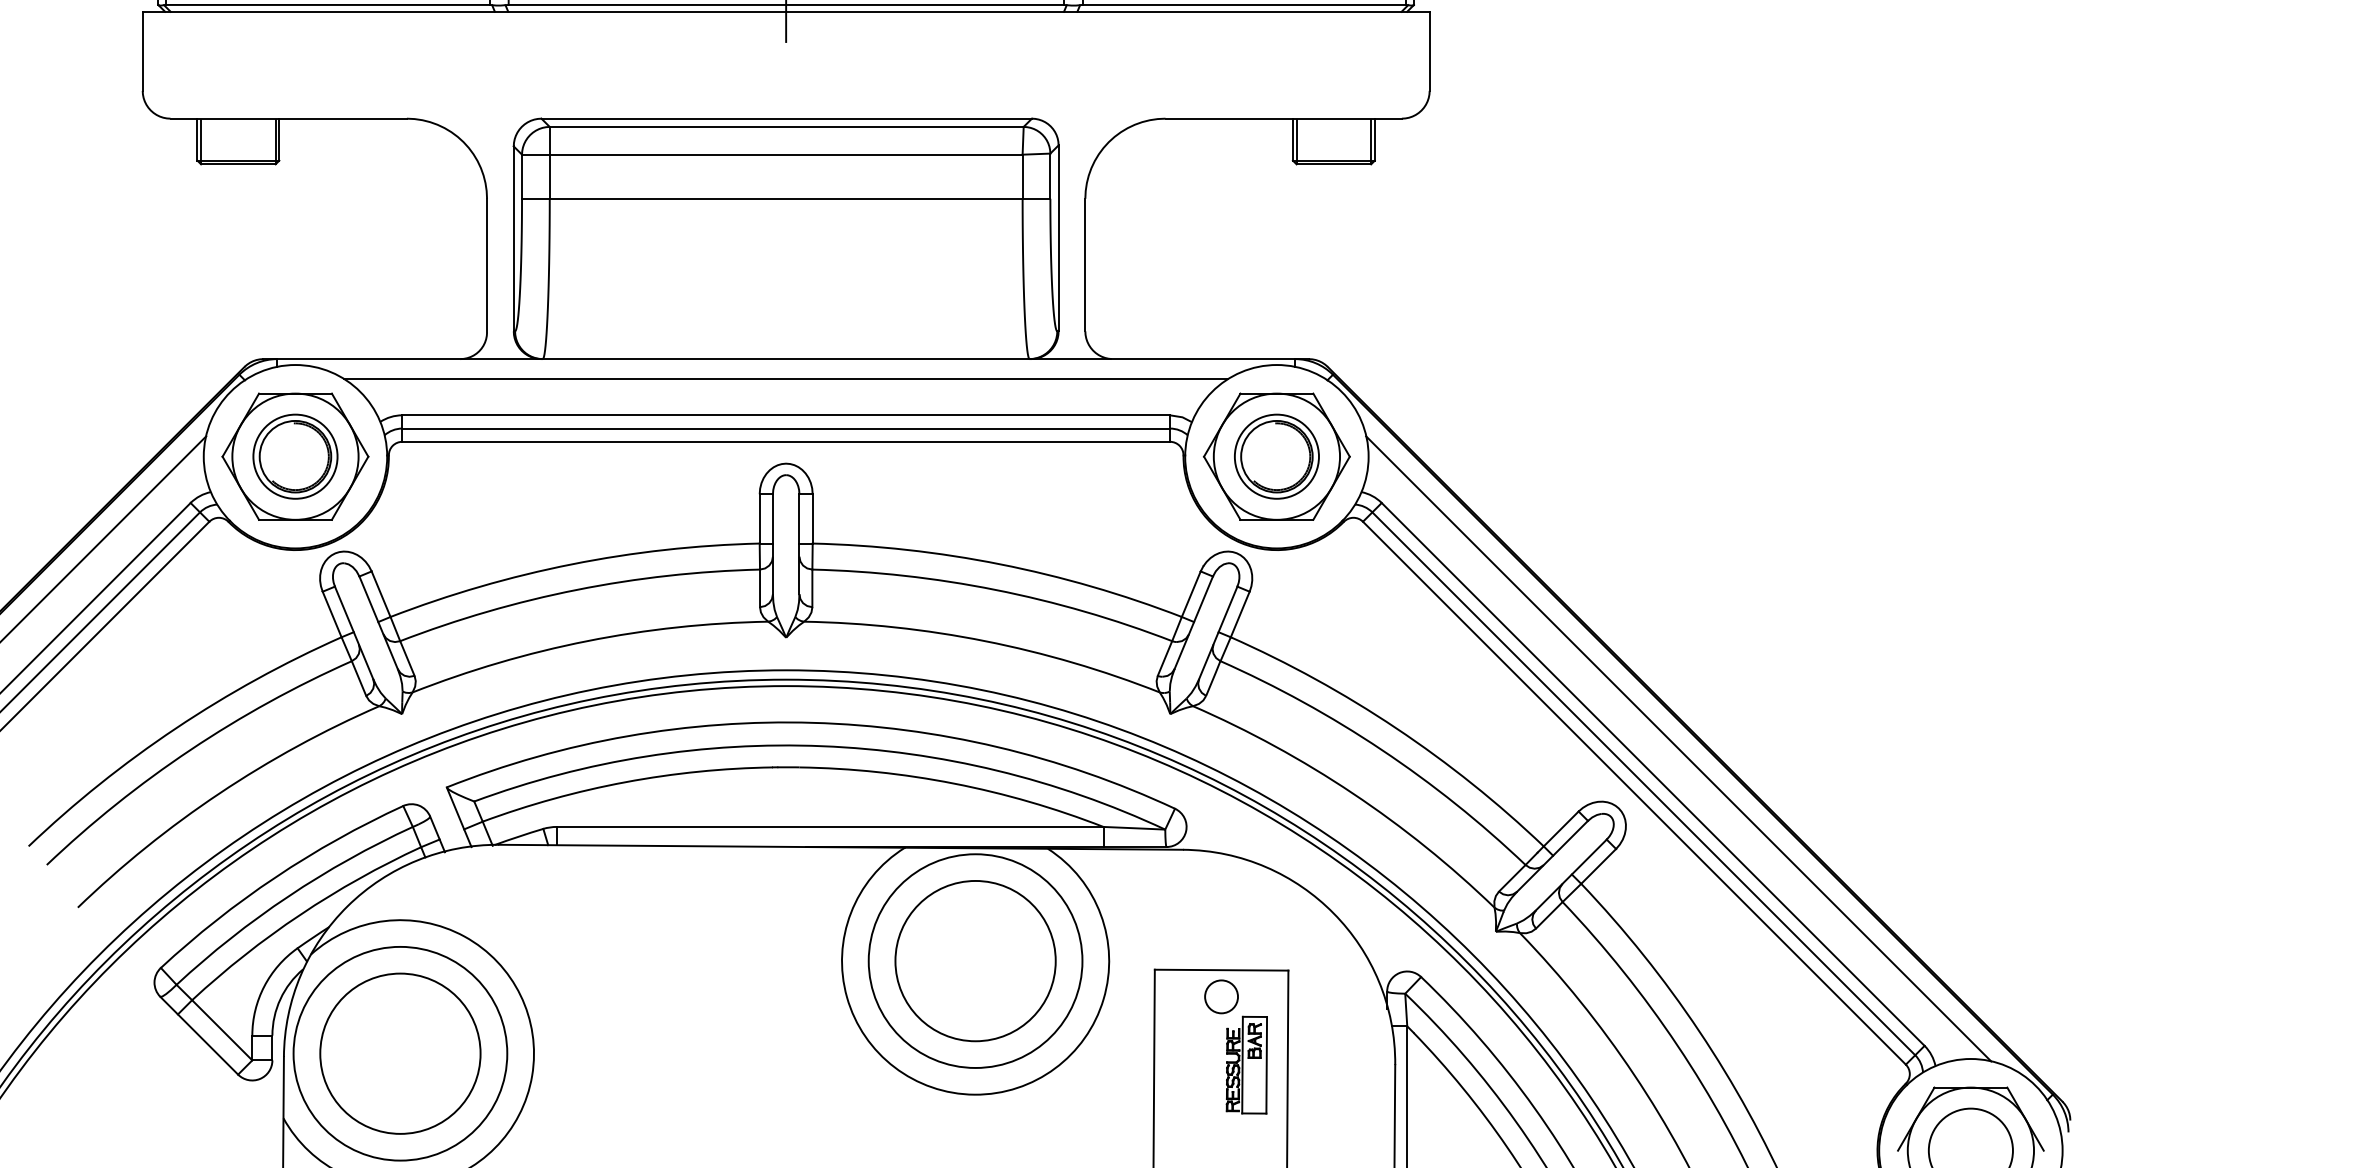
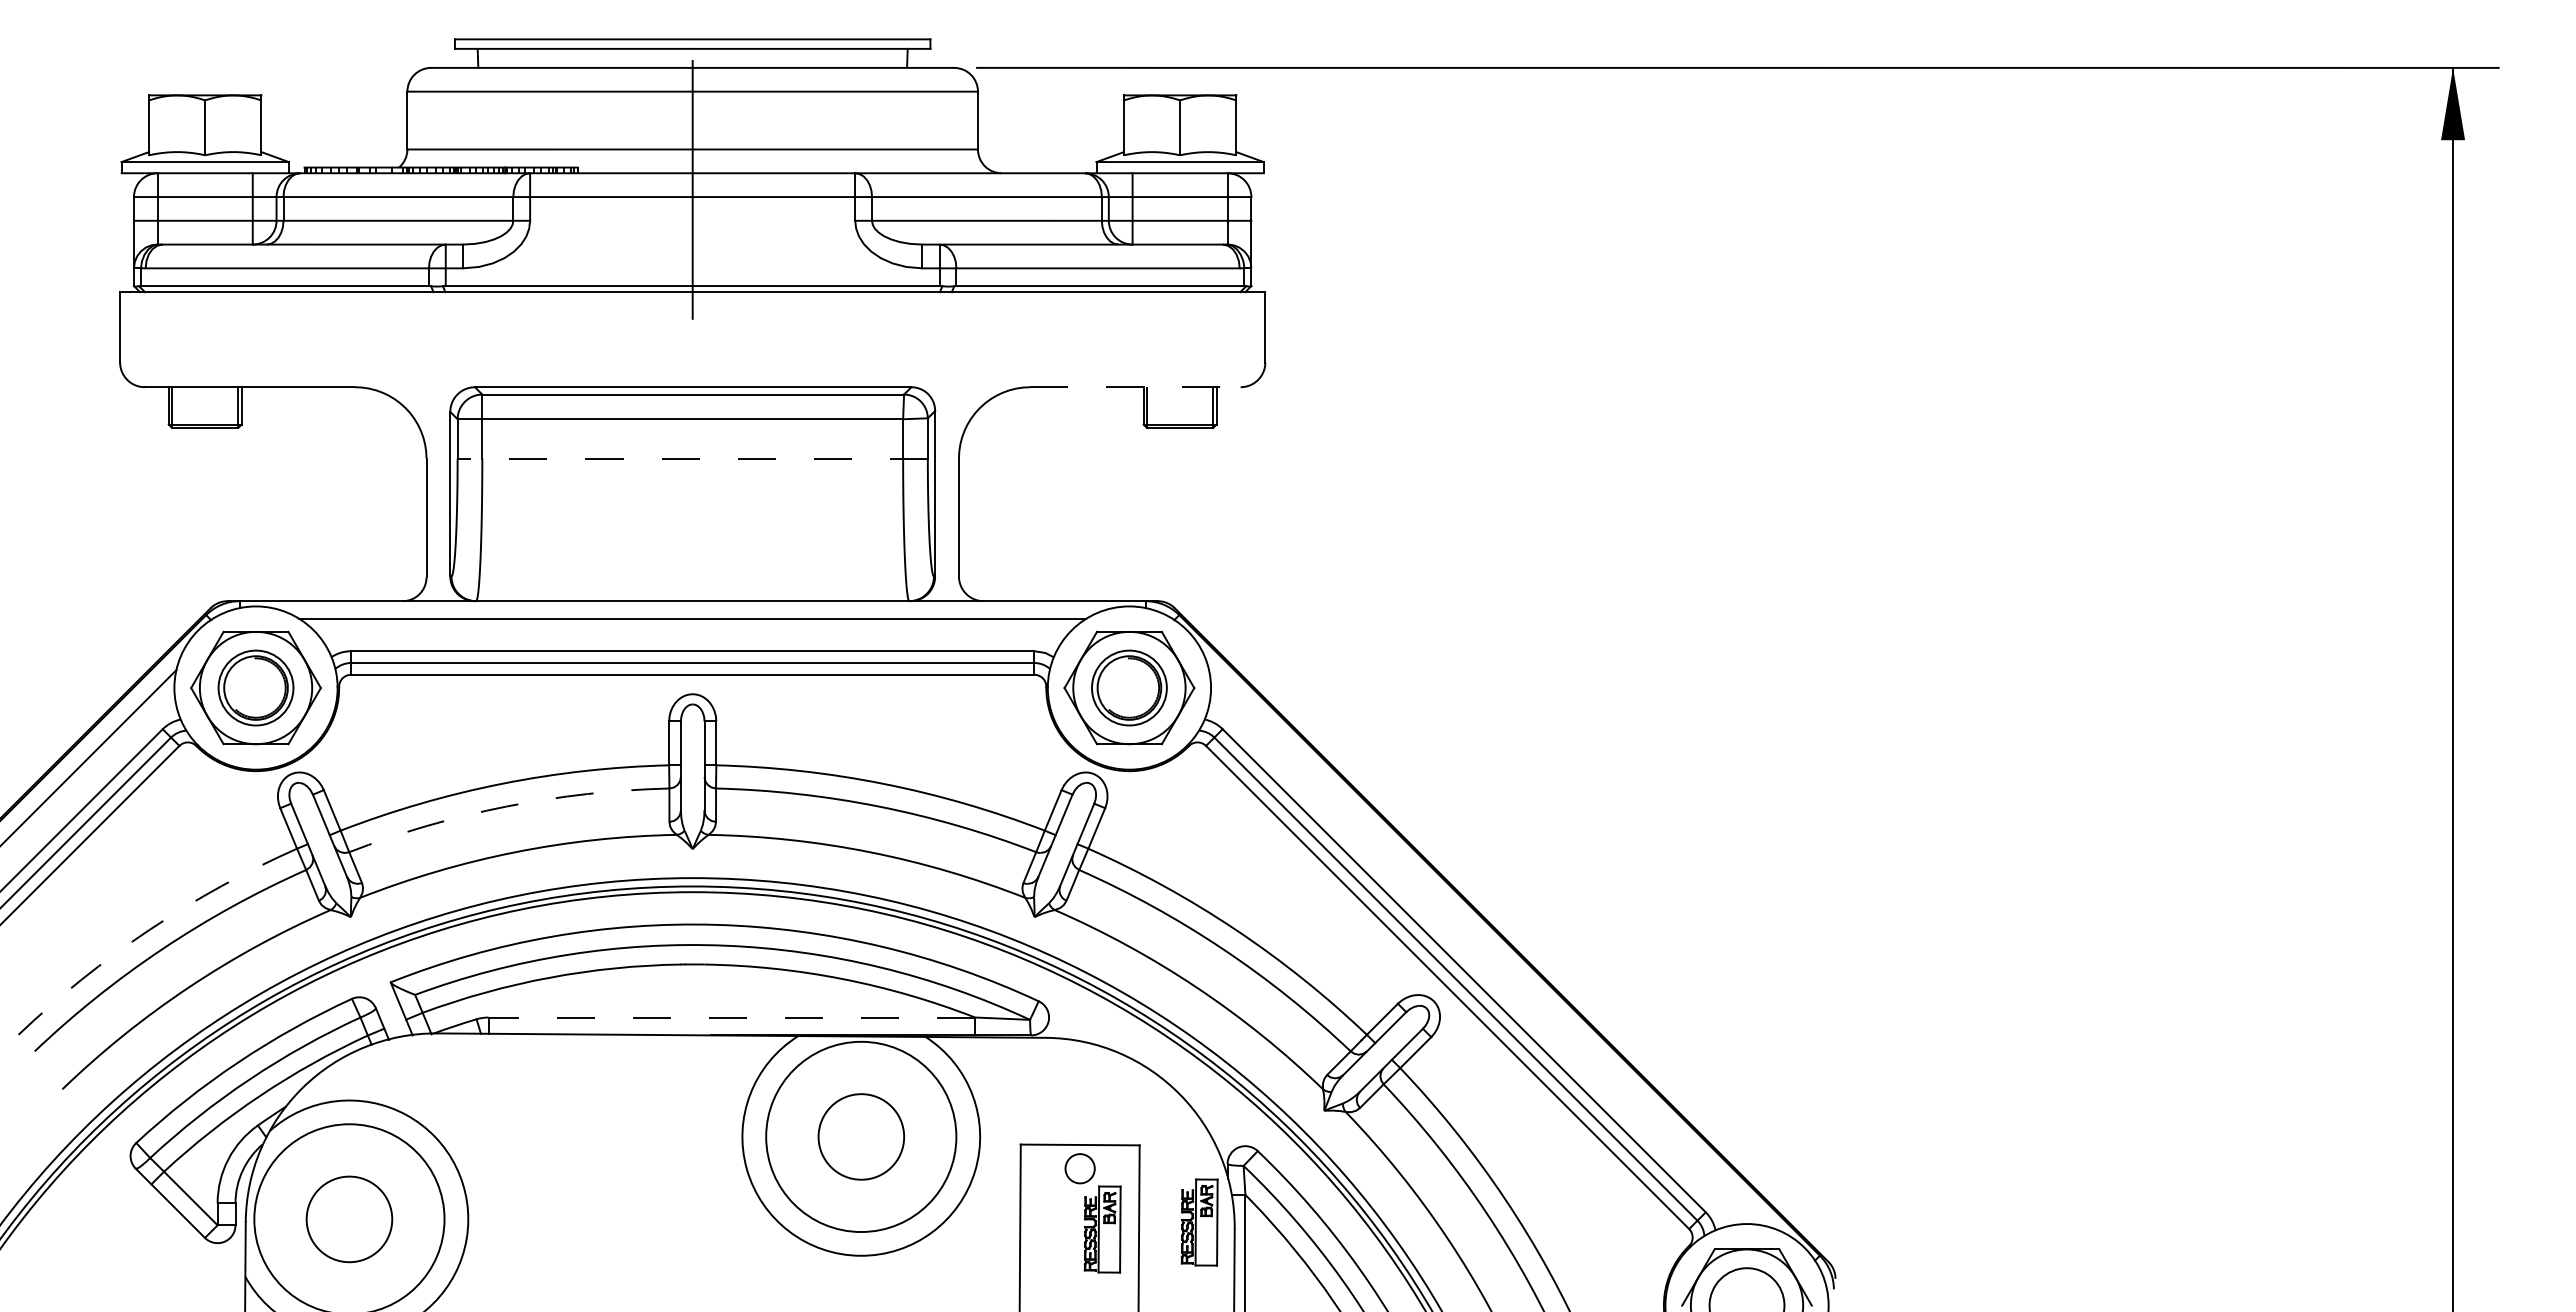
line: (1283, 118) -> (1135, 387), solid -> dashed
line: (785, 198) -> (692, 458), solid -> dashed
arc: (576, 589) -> (506, 806), solid -> dashed
arc: (175, 728) -> (149, 929), solid -> dashed
line: (1678, 748) -> (1486, 947), removed
line: (829, 826) -> (731, 1017), solid -> dashed
circle: (975, 960) -> (861, 1136), size x0.6
circle: (400, 1053) -> (349, 1219), size x0.6
part: (1355, 1057) -> (1199, 1222), added

